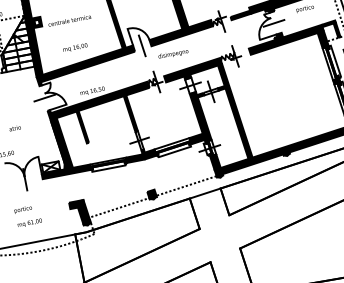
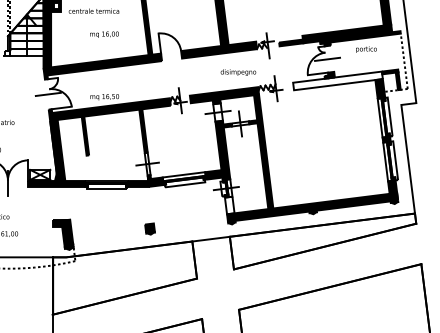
fill: (285, 39) -> (337, 80), removed
line: (142, 45) -> (171, 55), removed
text: (75, 47) -> (104, 34), moved
text: (173, 54) -> (238, 72), moved
fill: (215, 162) -> (229, 205), removed
line: (152, 196) -> (150, 231), removed

